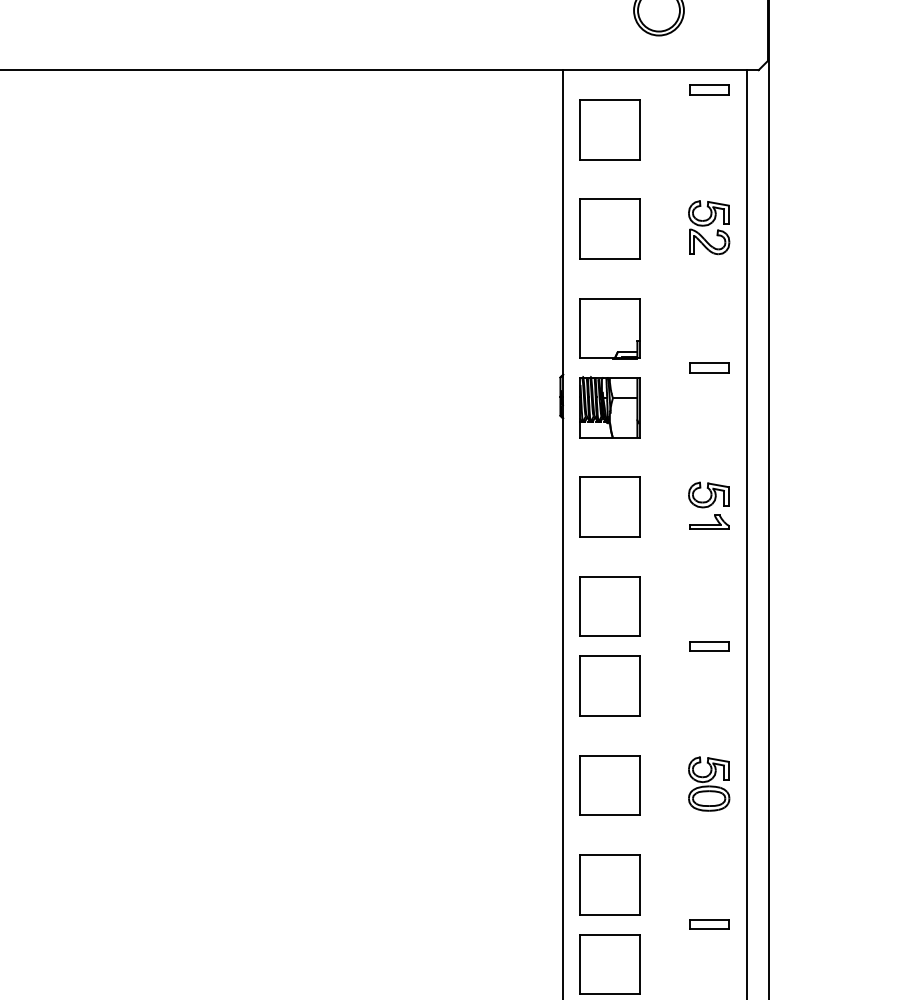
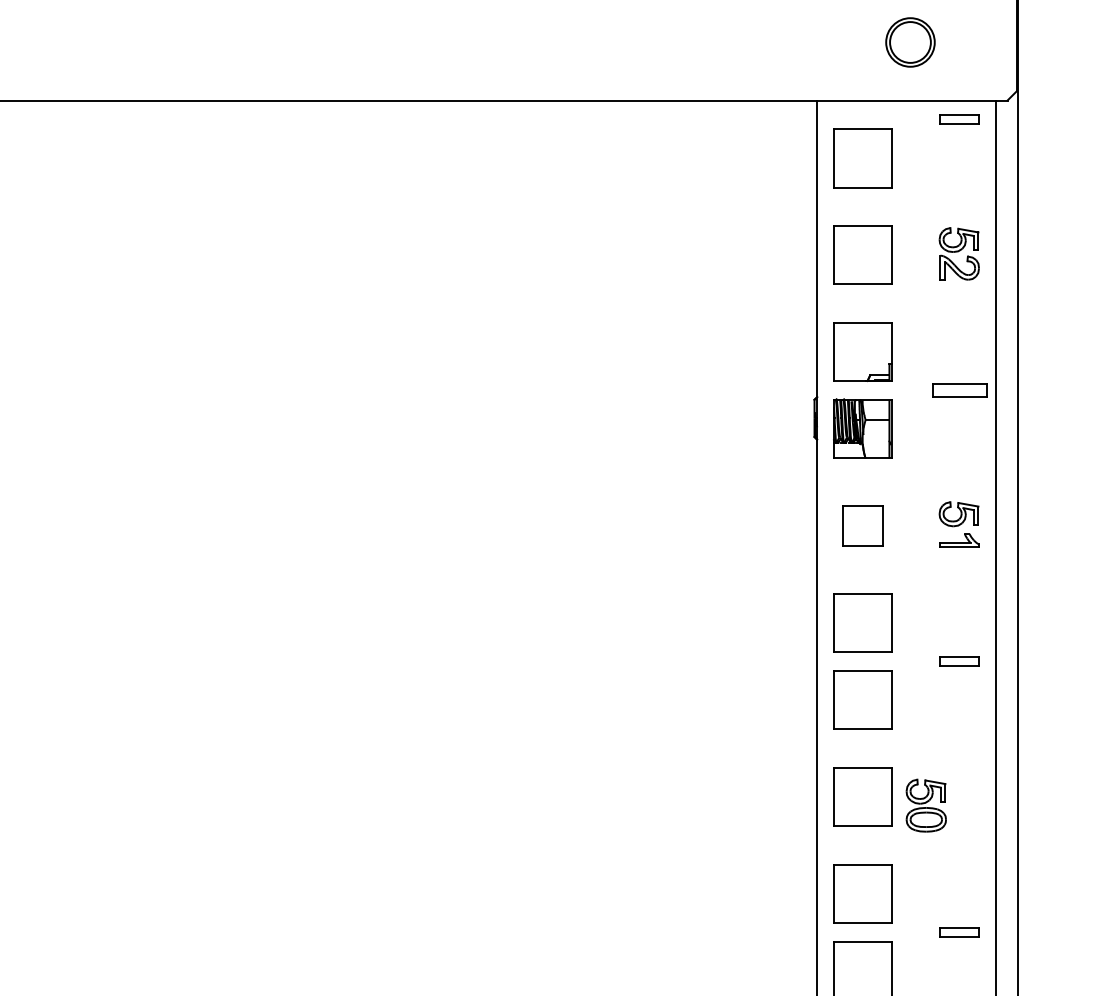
part: (709, 367) -> (959, 390), size x1.4
part: (609, 506) -> (862, 525), size x0.7
part: (708, 783) -> (925, 805), moved

